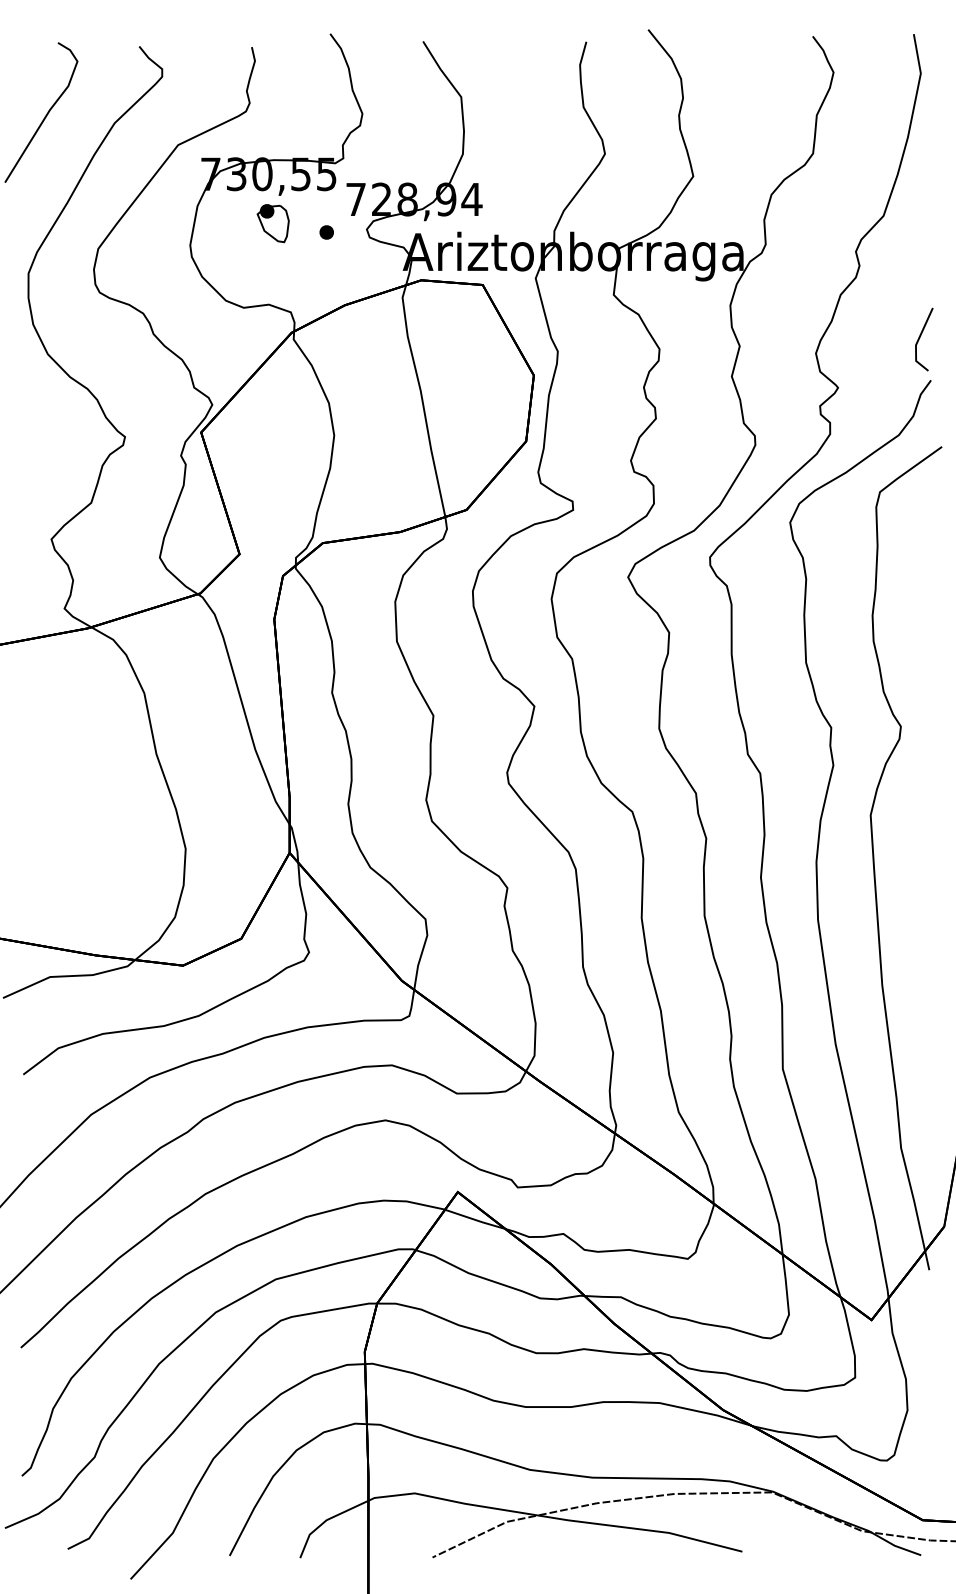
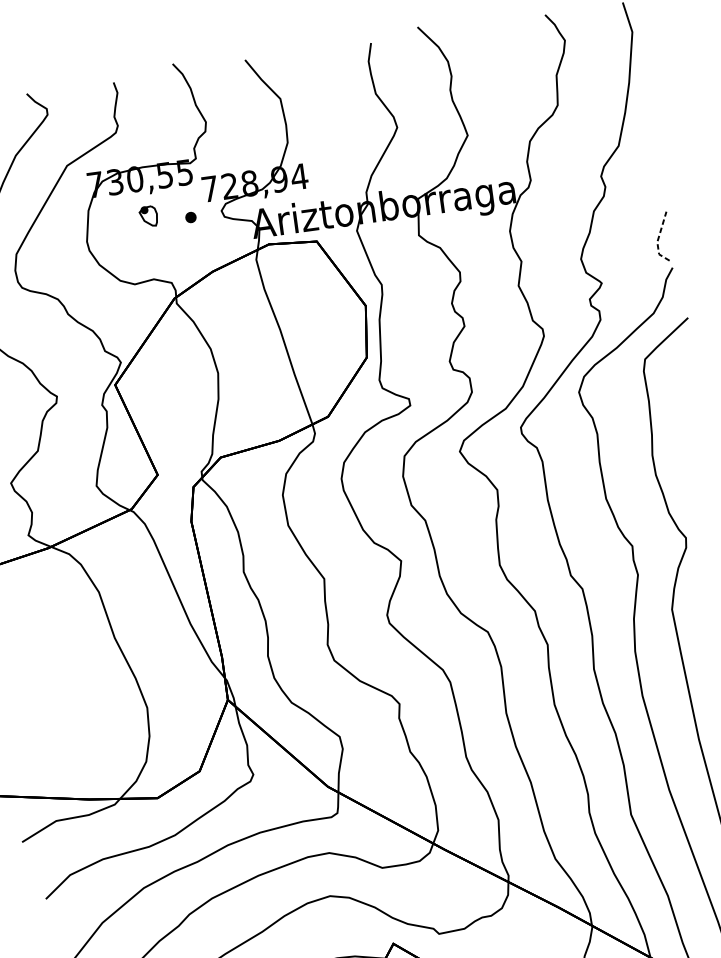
part: (272, 223) -> (148, 216), size x0.7
line: (917, 341) -> (658, 239), solid -> dashed

